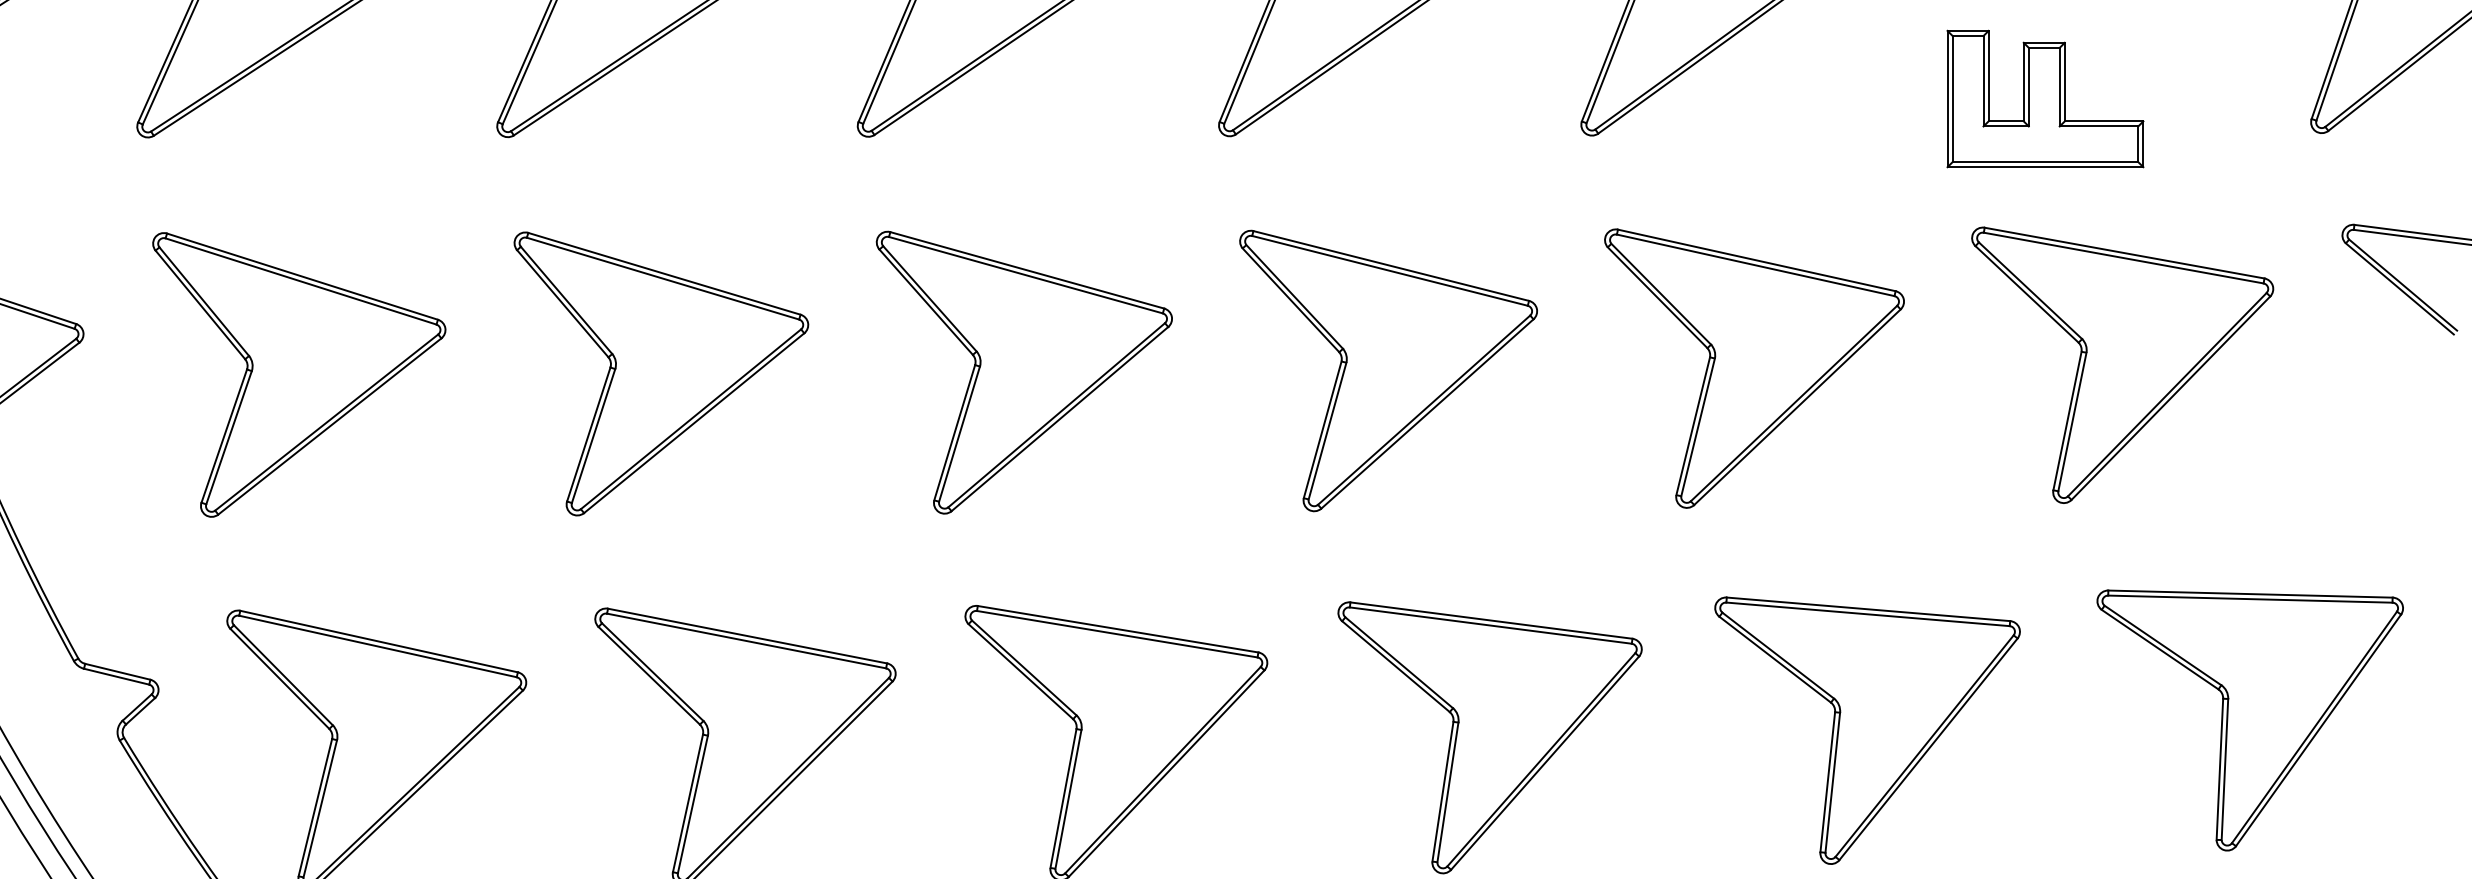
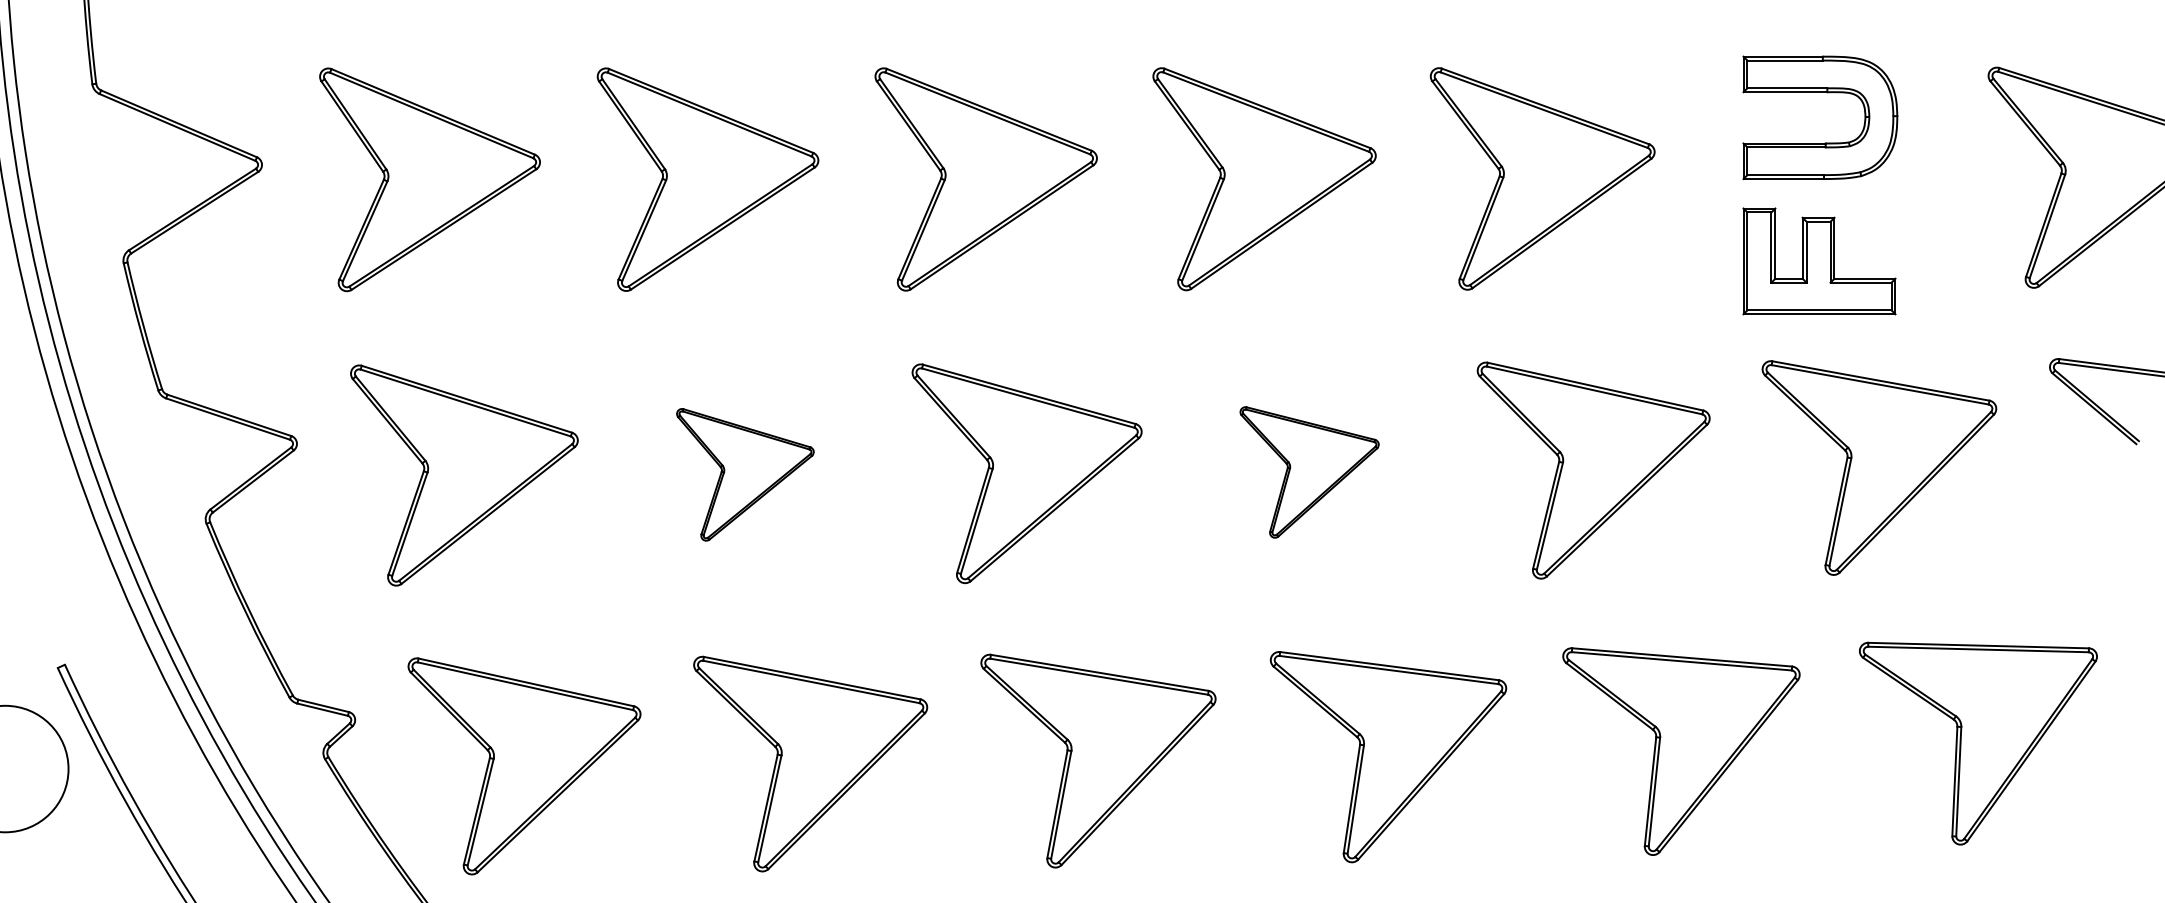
part: (1388, 371) -> (1309, 472), size x0.6
part: (661, 373) -> (745, 474), size x0.6

